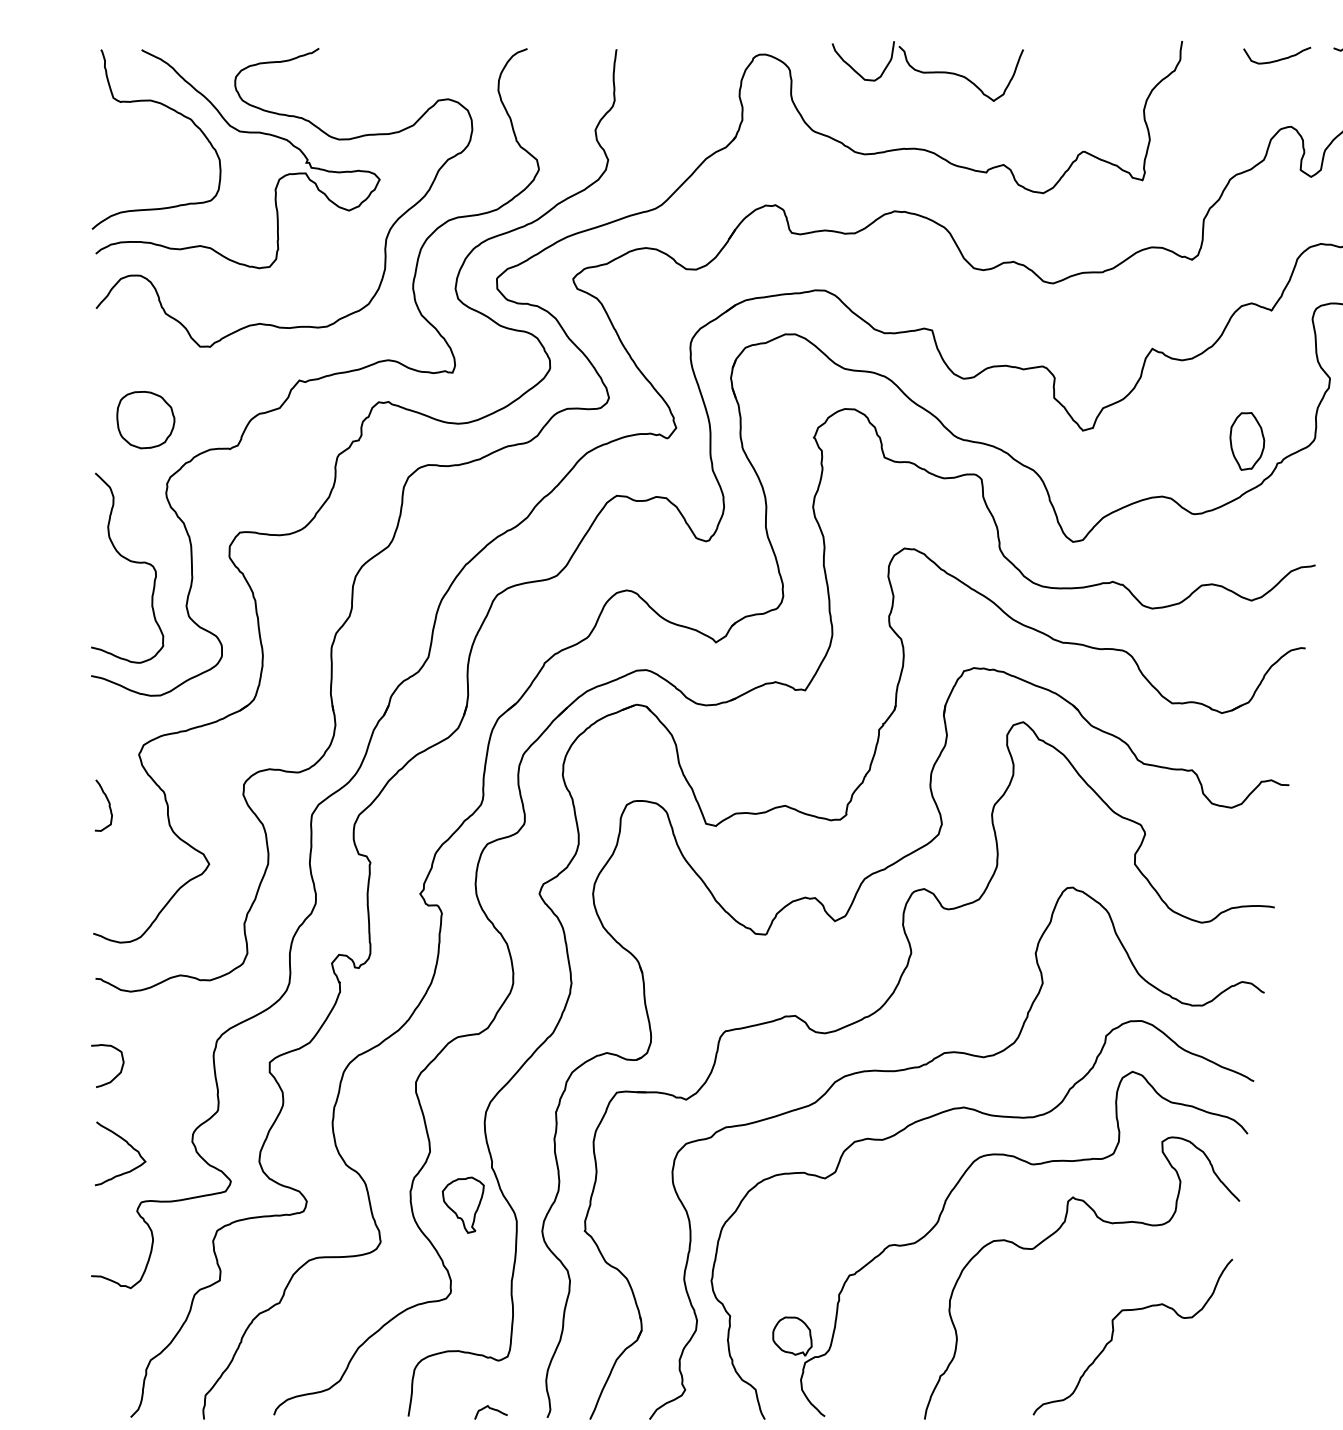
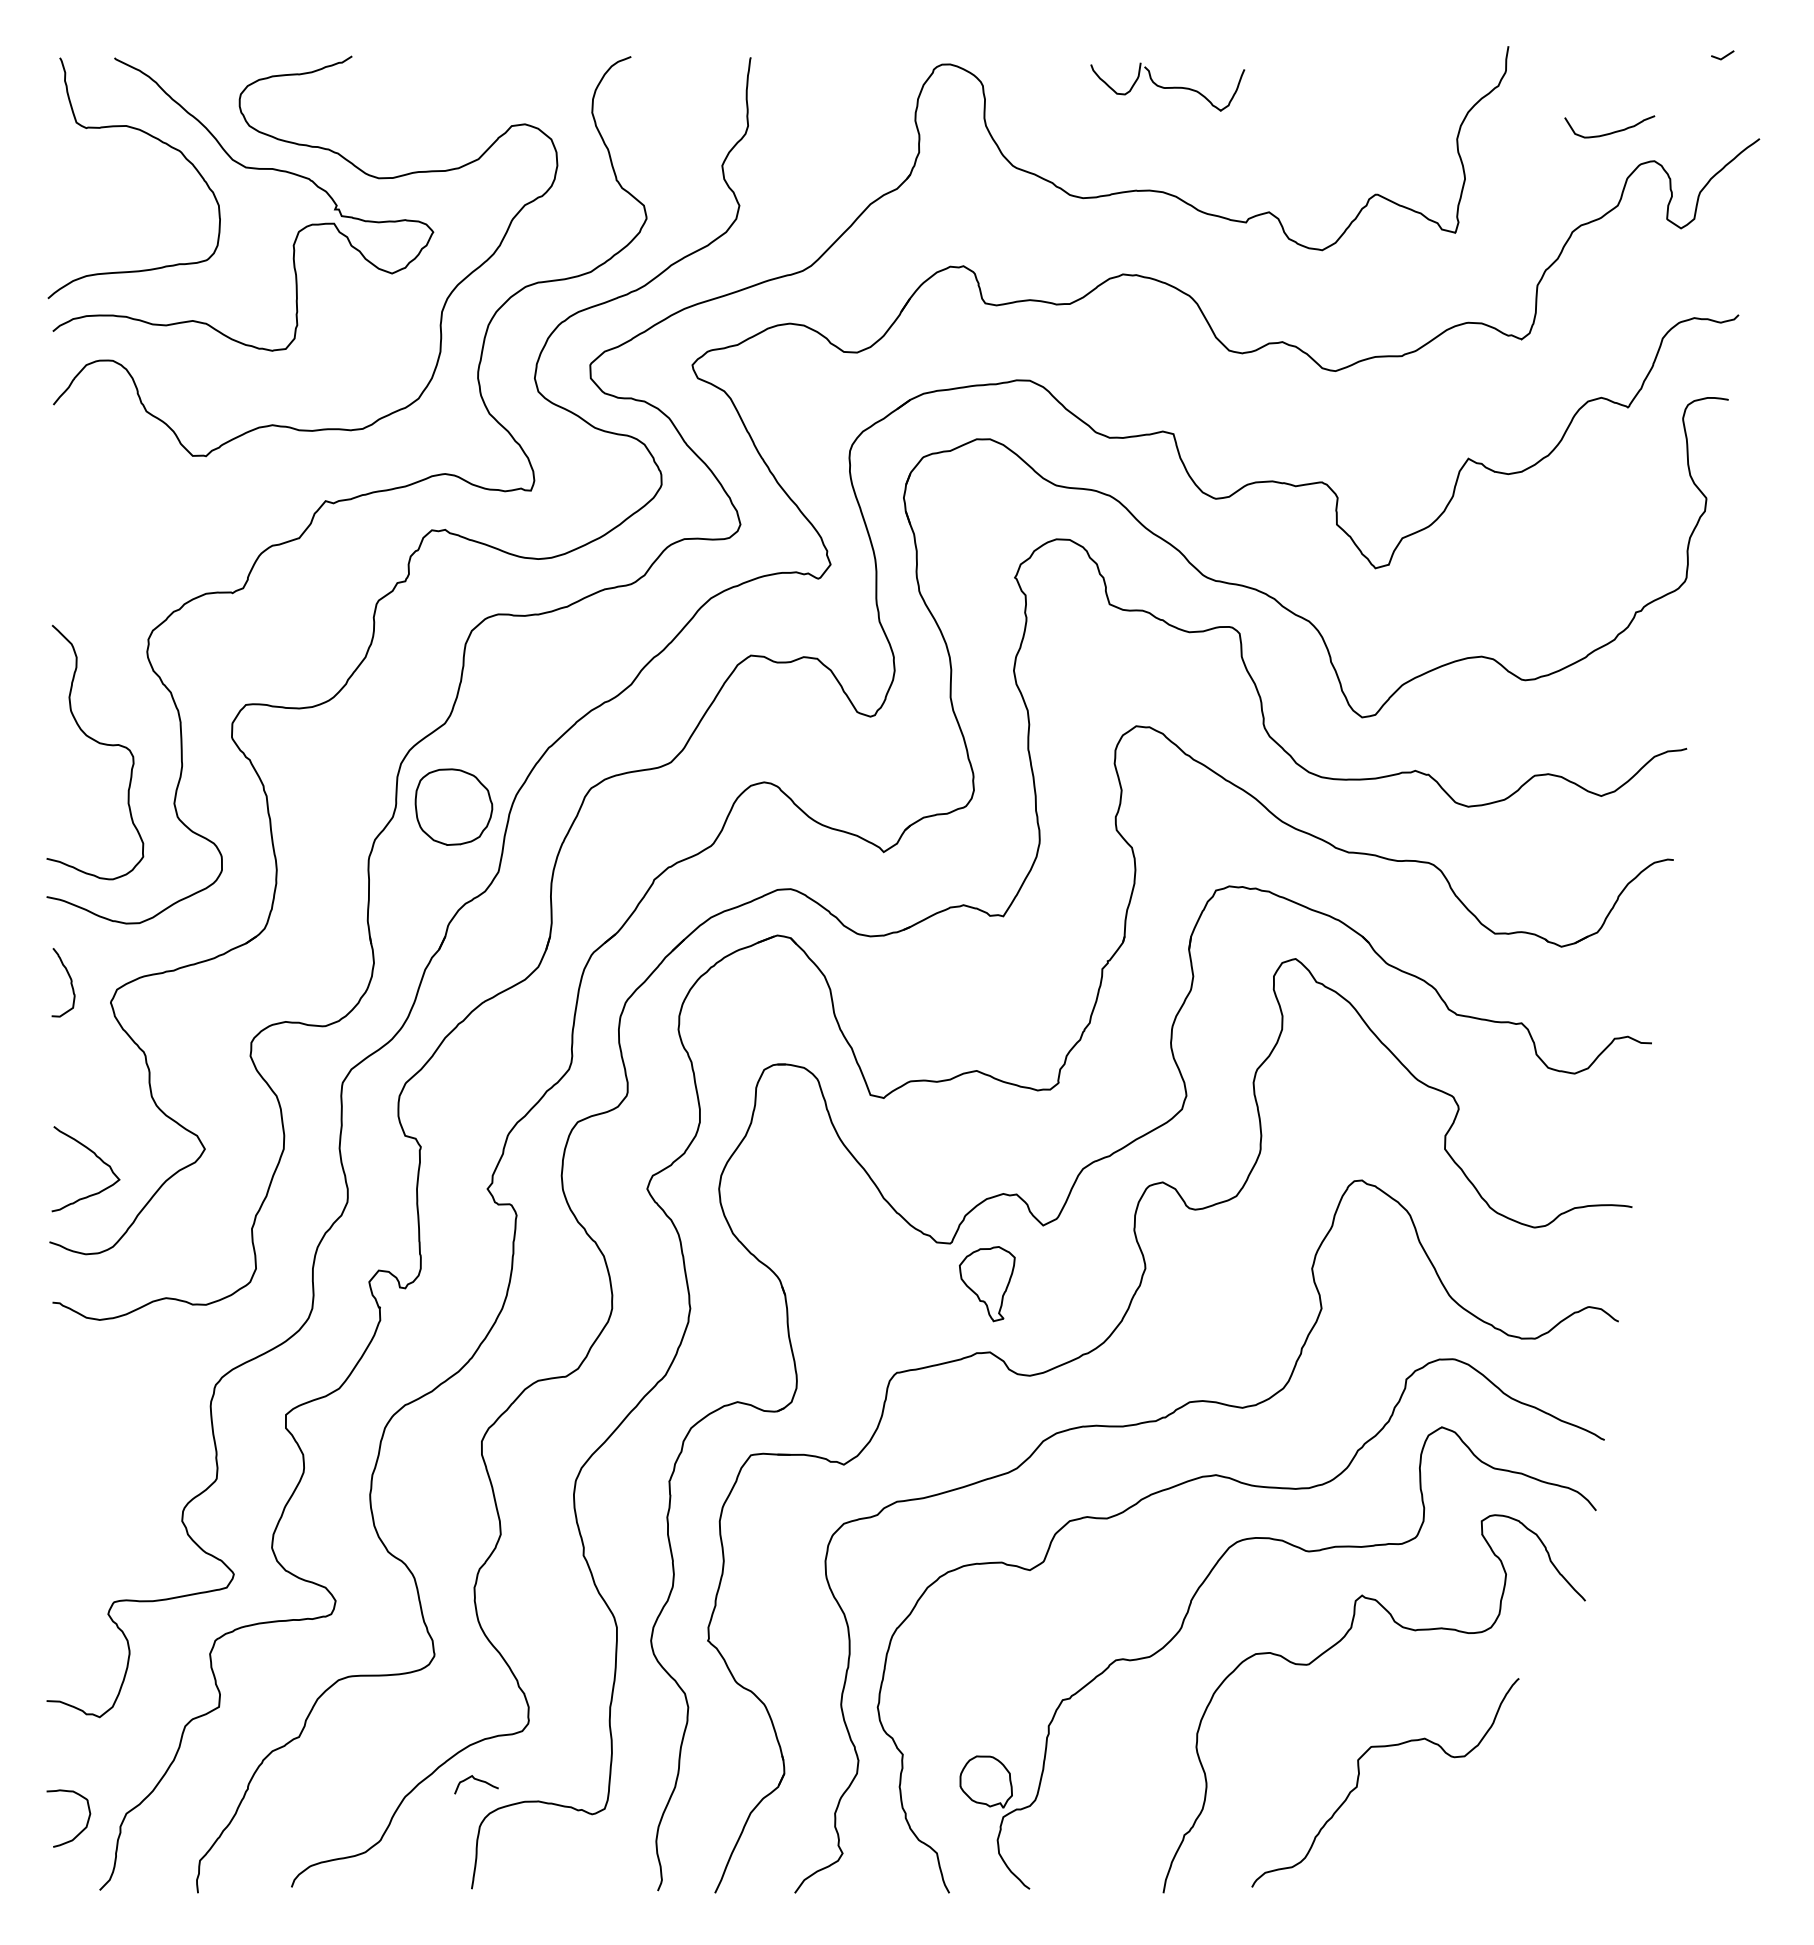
curve: (1277, 59) -> (1610, 132), moved
part: (927, 71) -> (1167, 86), size x0.6
part: (145, 419) -> (453, 806), moved
part: (1247, 441) -> (1595, 582), removed
curve: (108, 805) -> (70, 982), moved
curve: (117, 1074) -> (81, 1830), moved
curve: (128, 1145) -> (96, 1157), moved
part: (463, 1205) -> (987, 1284), moved
curve: (1113, 1333) -> (1359, 1777), moved
curve: (491, 1409) -> (476, 1780), moved

